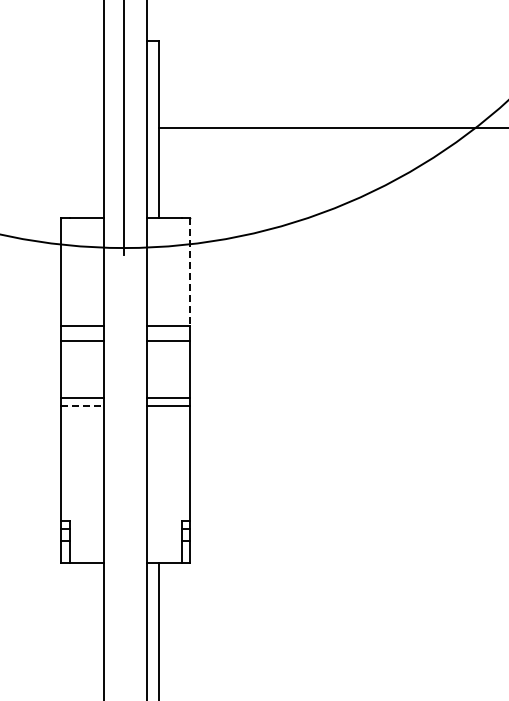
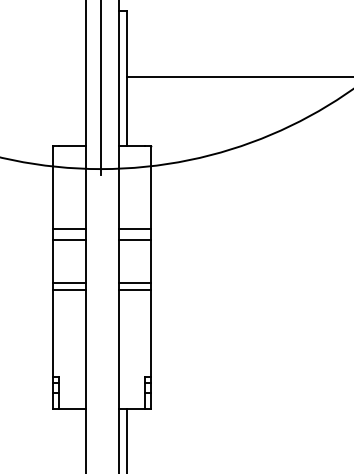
line: (190, 272) -> (151, 187), dashed -> solid
line: (82, 406) -> (69, 289), dashed -> solid

